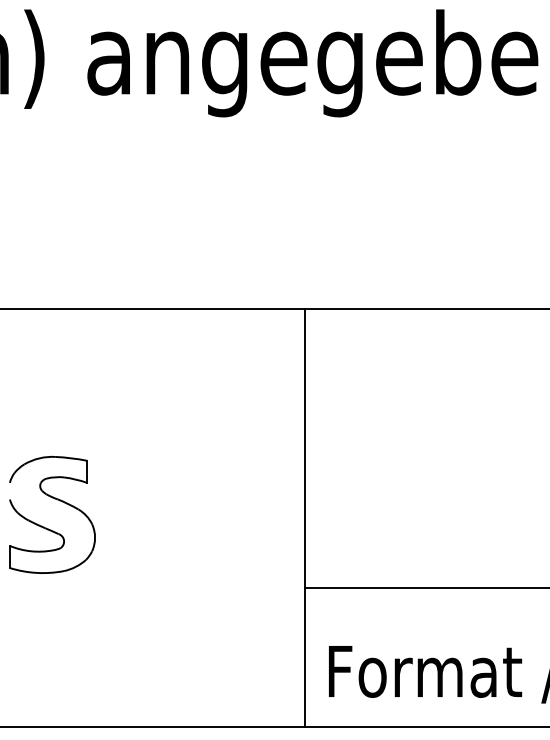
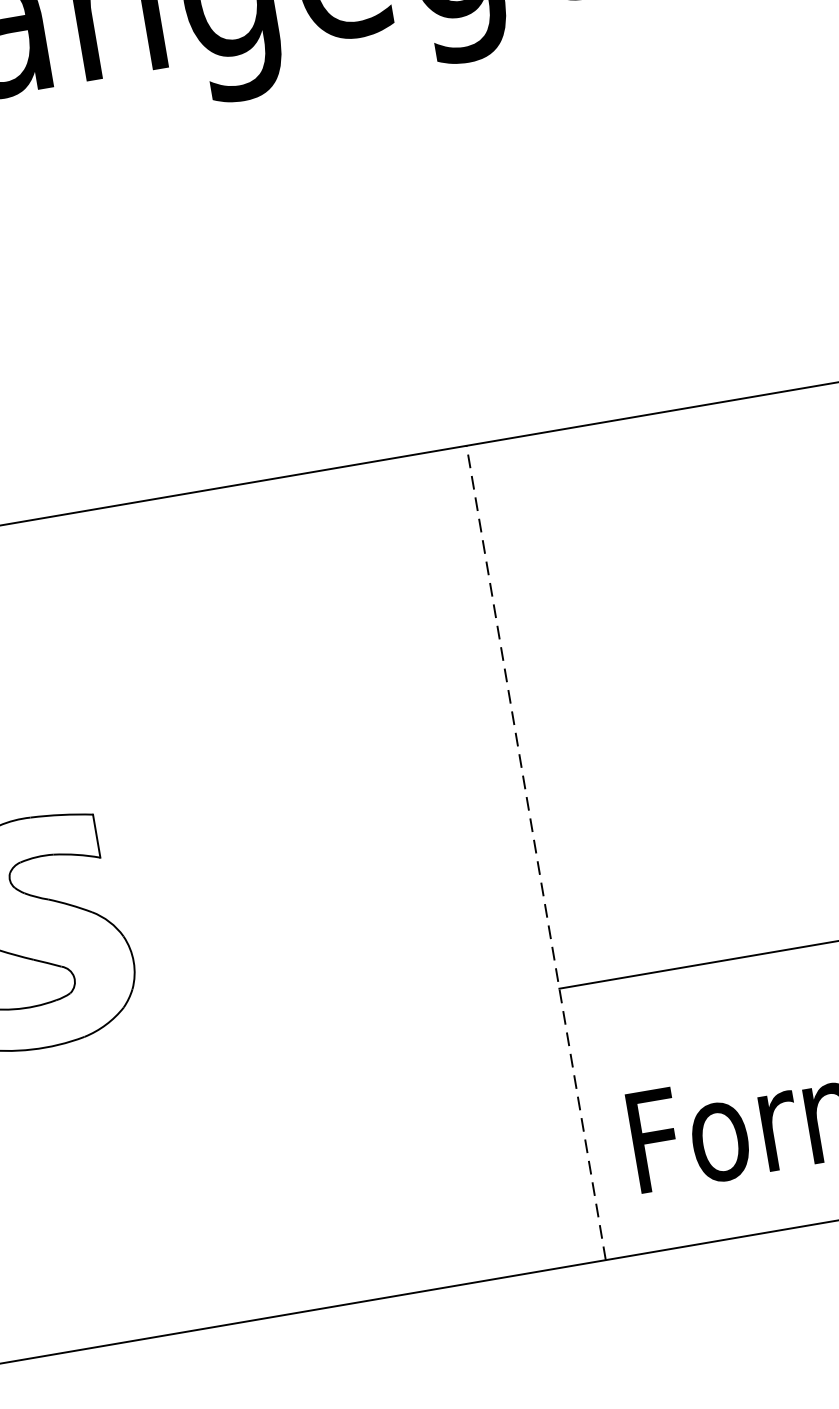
line: (305, 517) -> (536, 852), solid -> dashed

